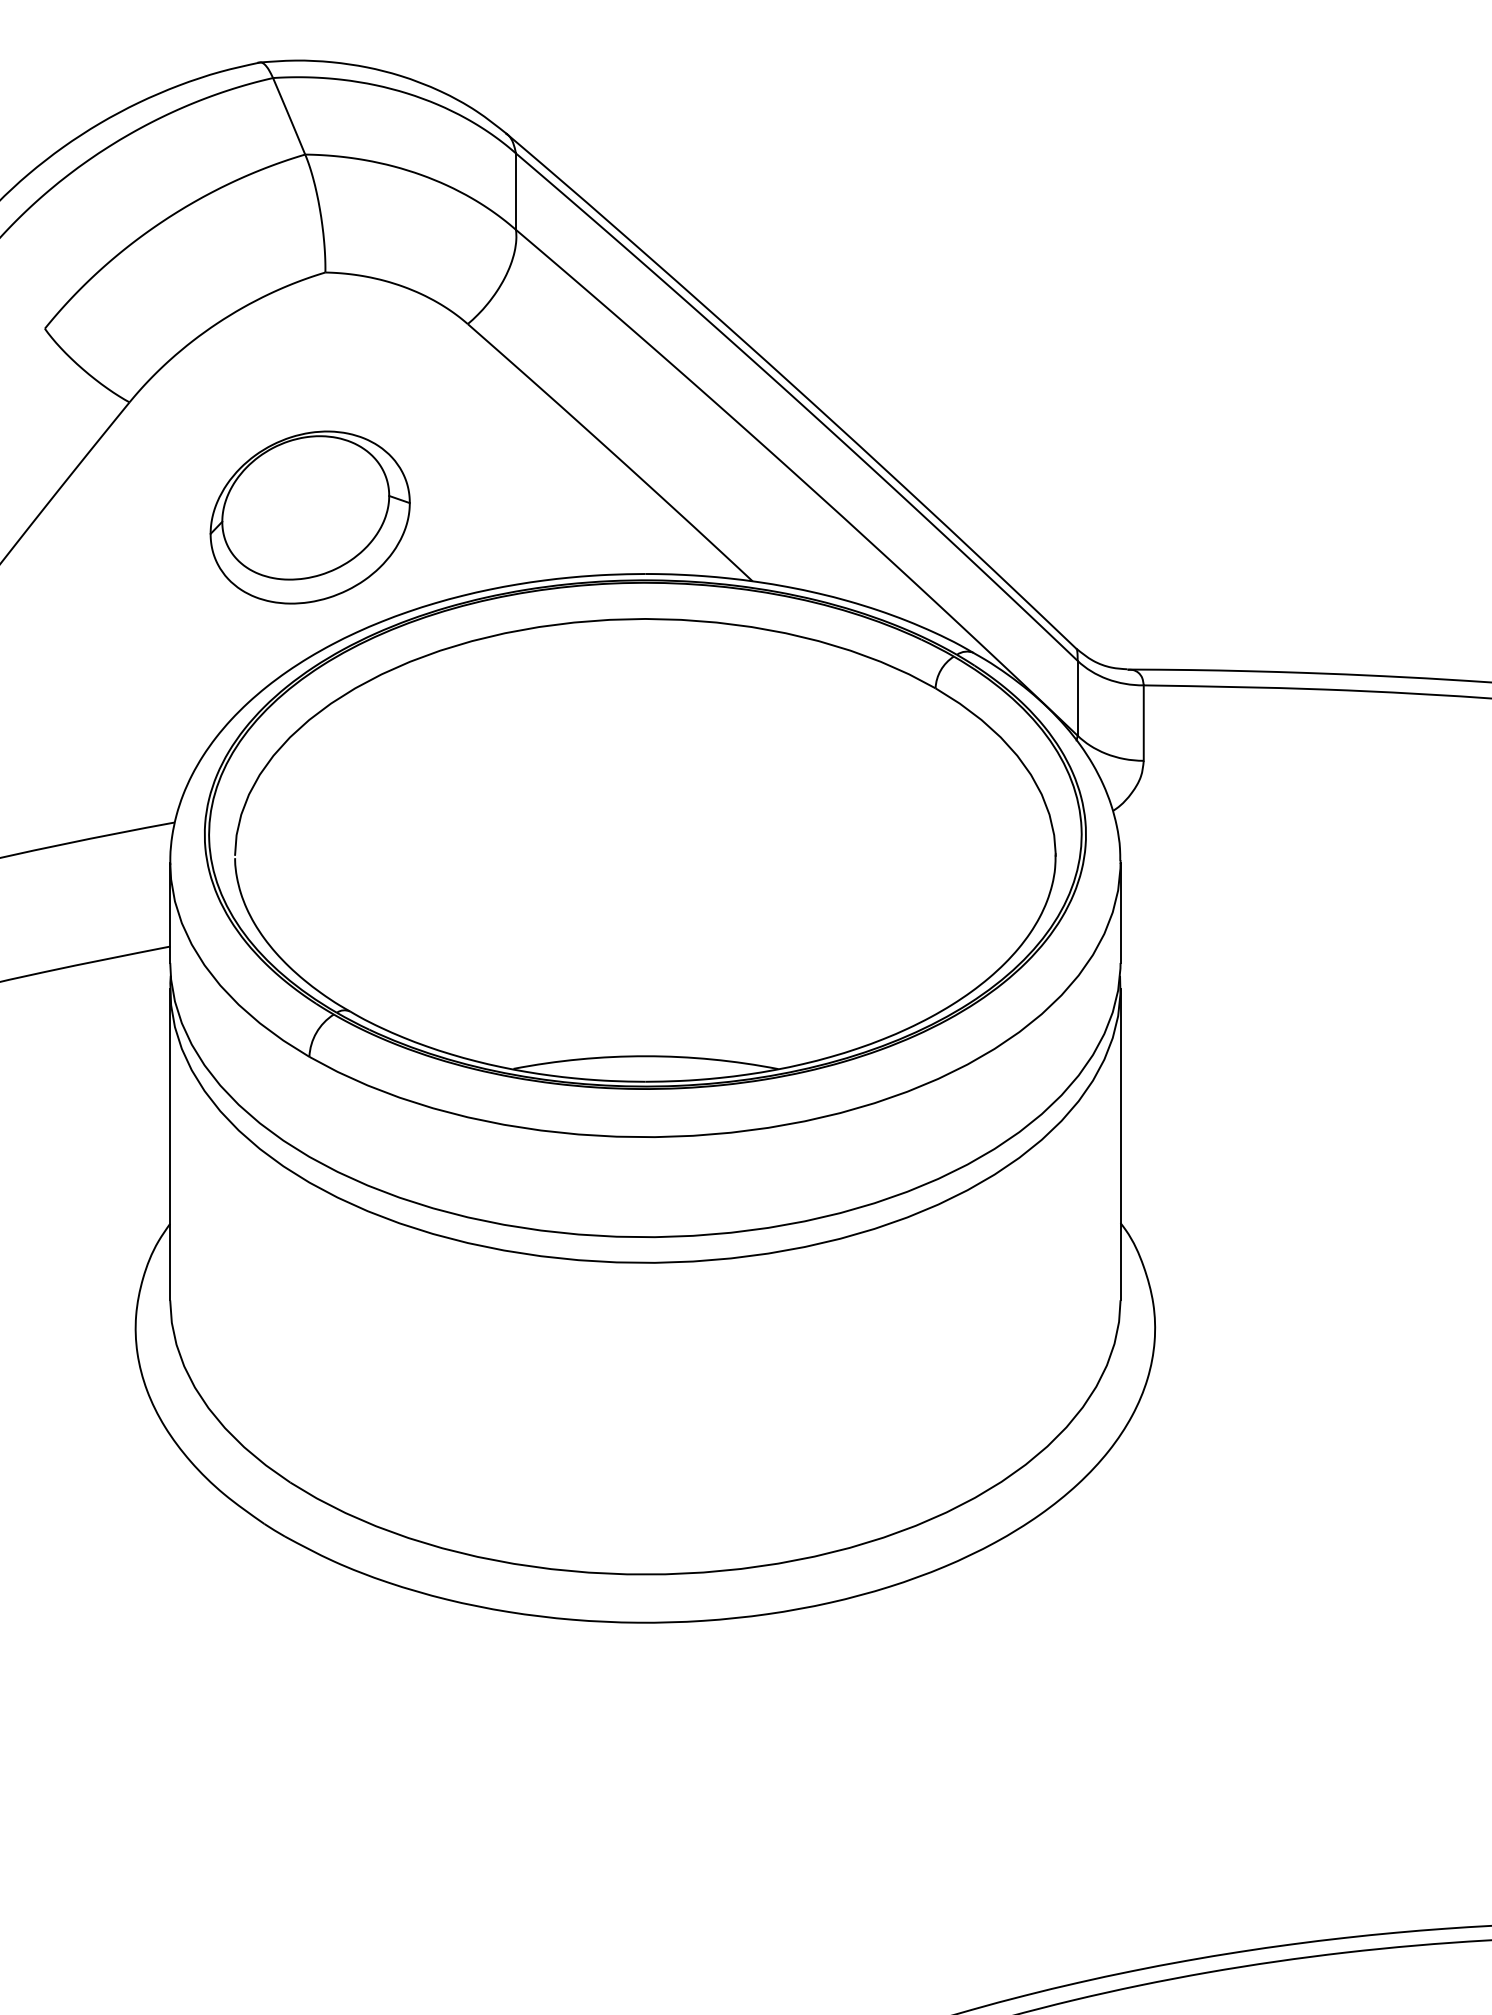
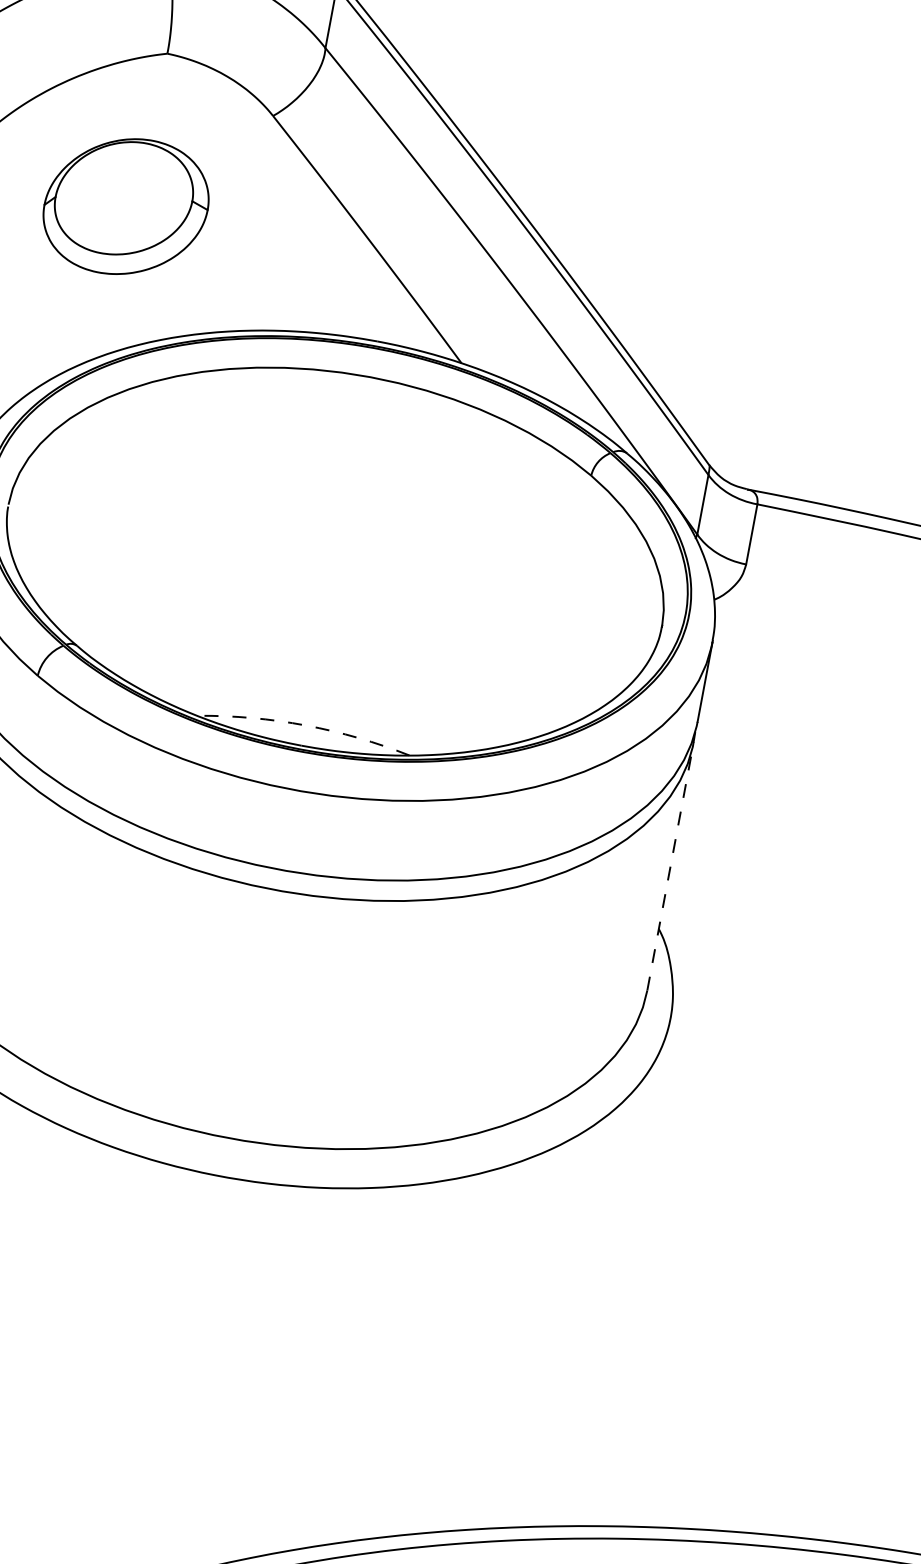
part: (309, 517) -> (125, 206), moved
arc: (645, 1056) -> (305, 725), solid -> dashed
line: (1120, 1144) -> (670, 866), solid -> dashed

